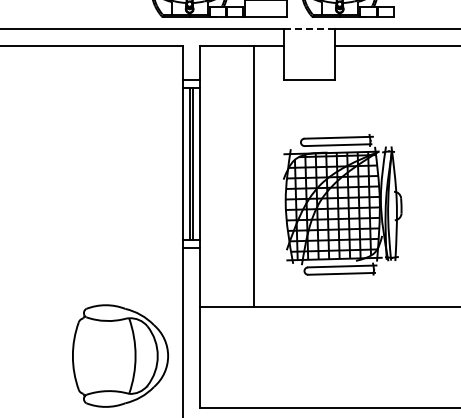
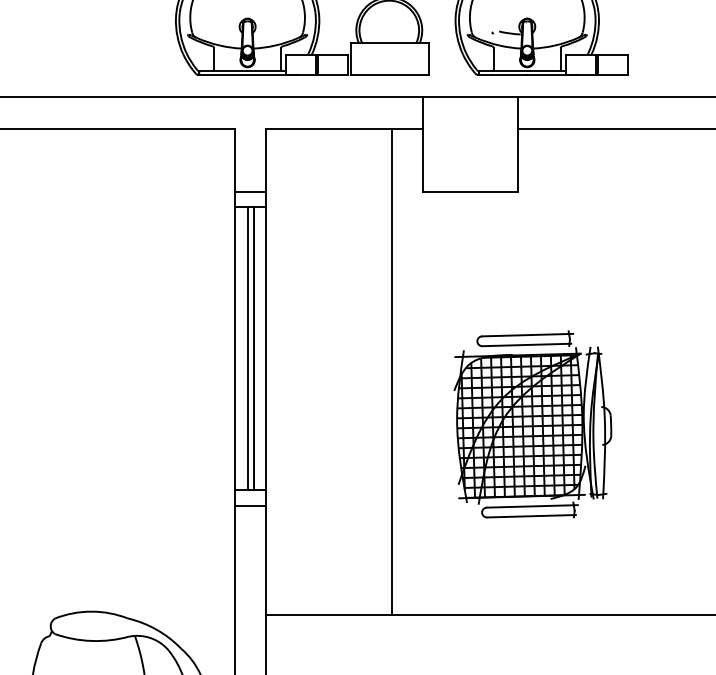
line: (309, 29) -> (470, 97), dashed -> solid
line: (254, 176) -> (392, 371), moved
part: (342, 204) -> (532, 423), size x0.71

